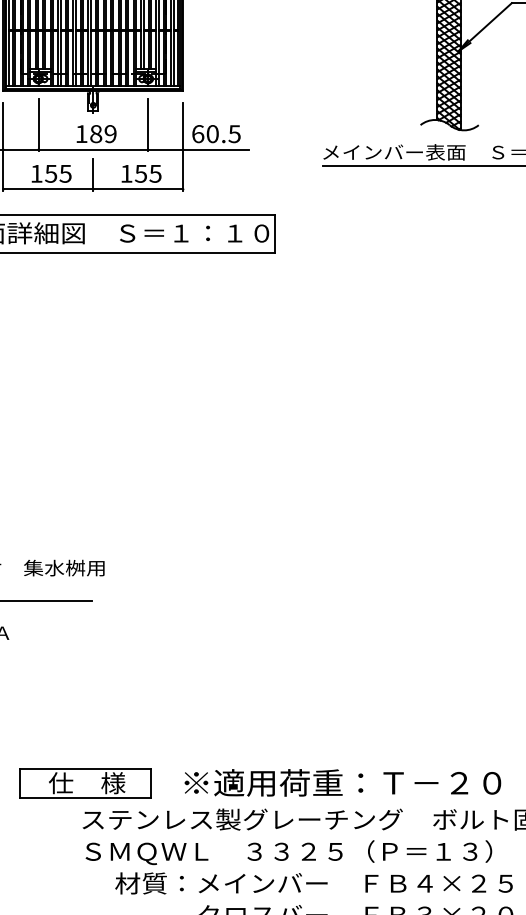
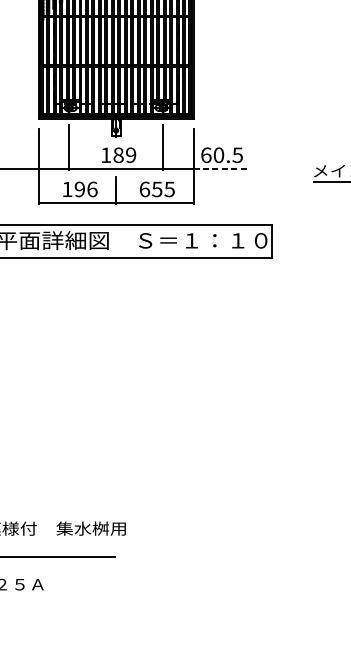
line: (216, 149) -> (222, 168), solid -> dashed
text: (58, 173) -> (86, 189), 155 -> 196
text: (126, 173) -> (144, 189), 155 -> 655

